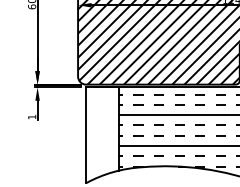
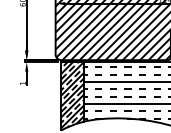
hatch: (102, 133) -> (73, 95), added

